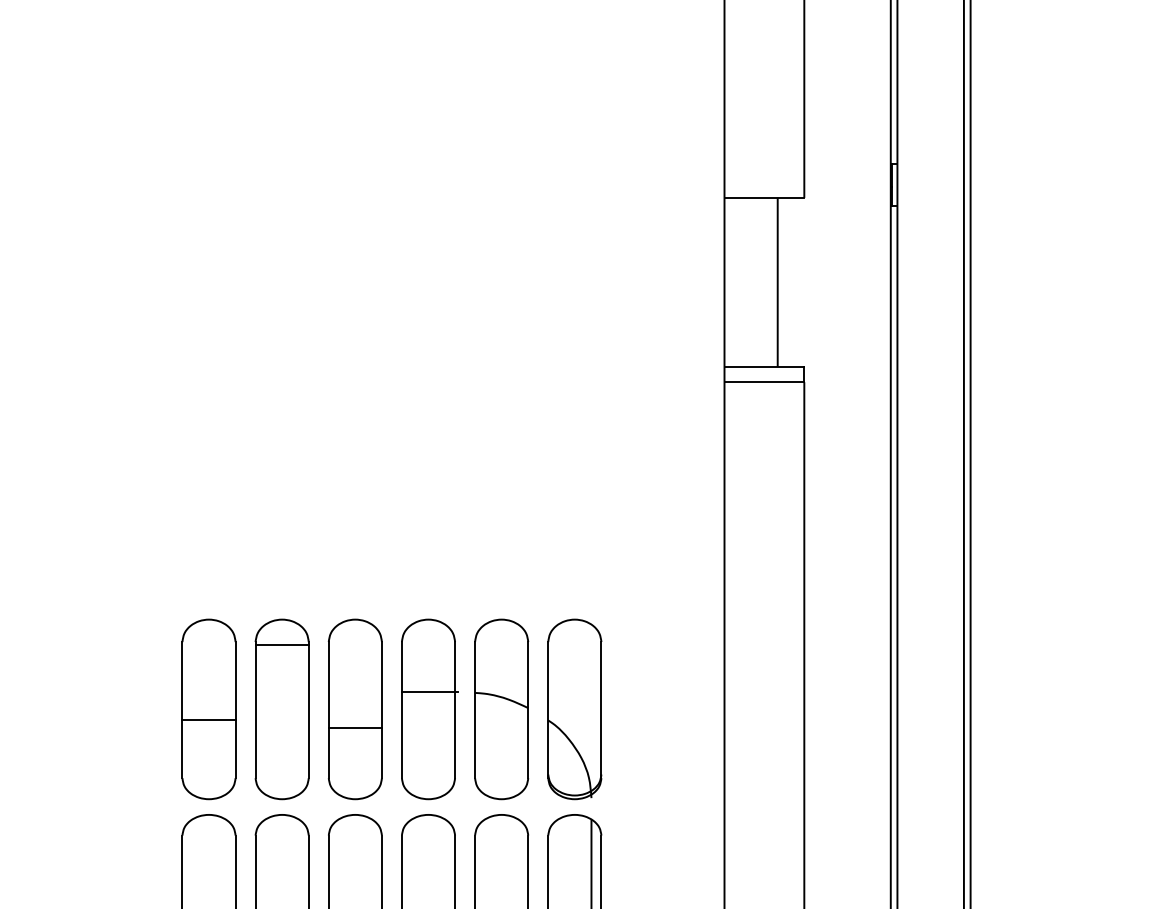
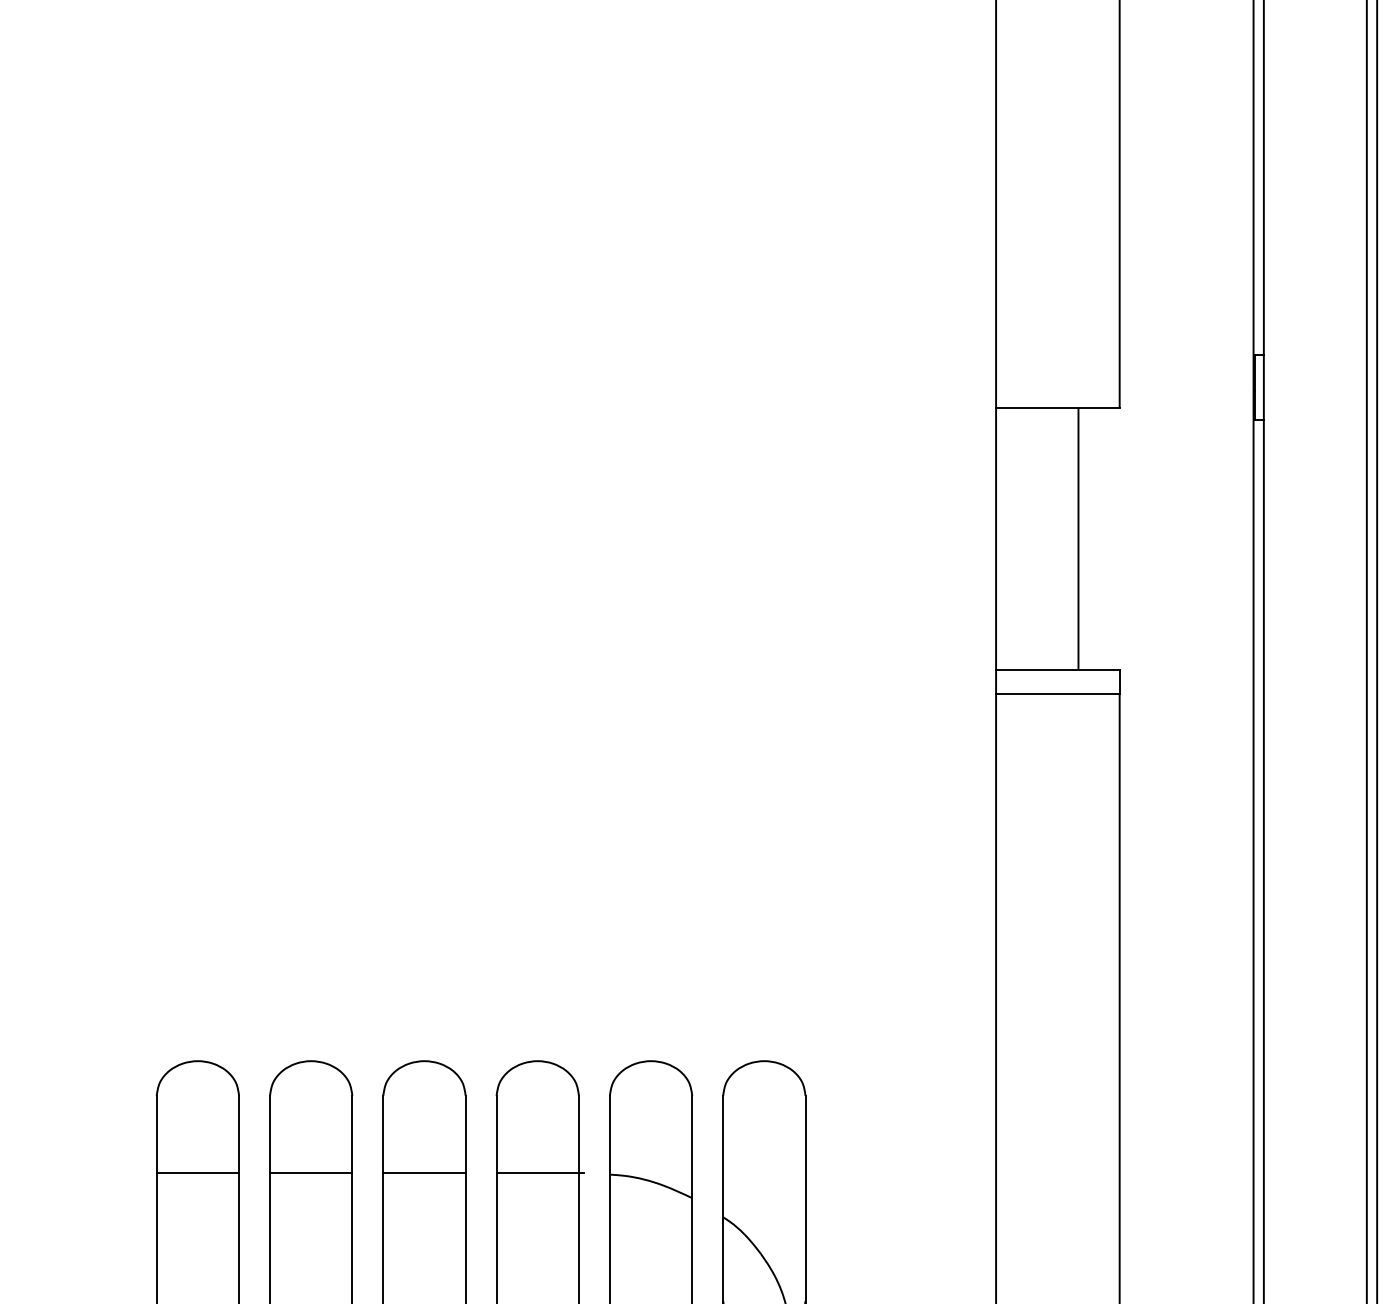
line: (281, 644) -> (310, 1172), moved
line: (208, 719) -> (197, 1172), moved
line: (354, 727) -> (423, 1172), moved

